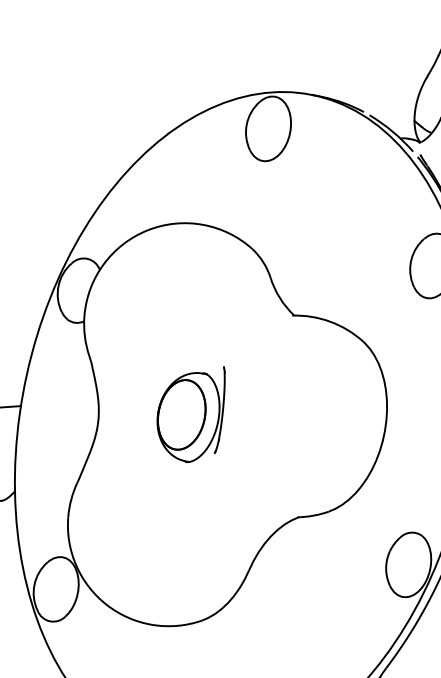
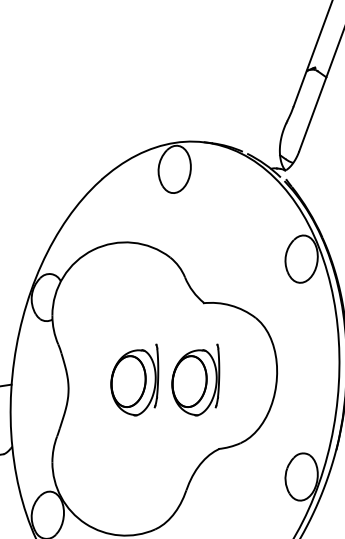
part: (273, 419) -> (195, 379), added

